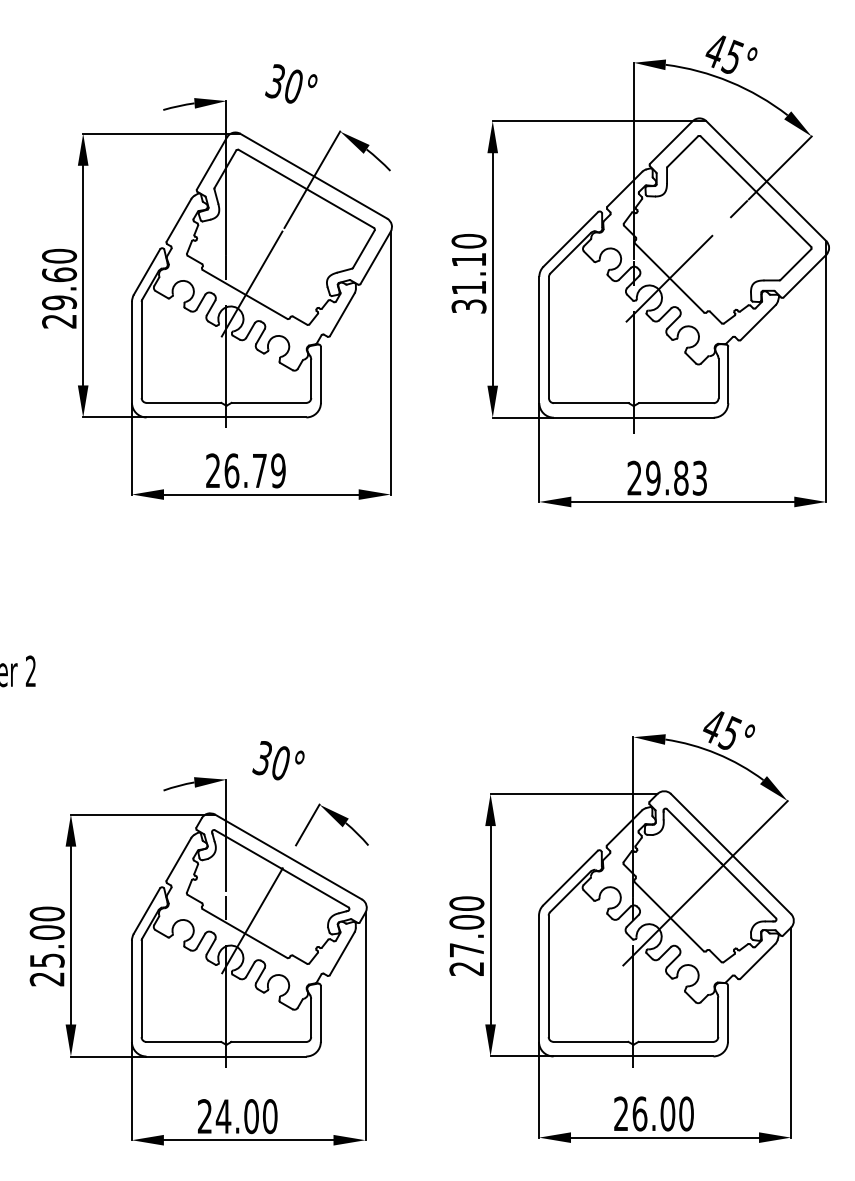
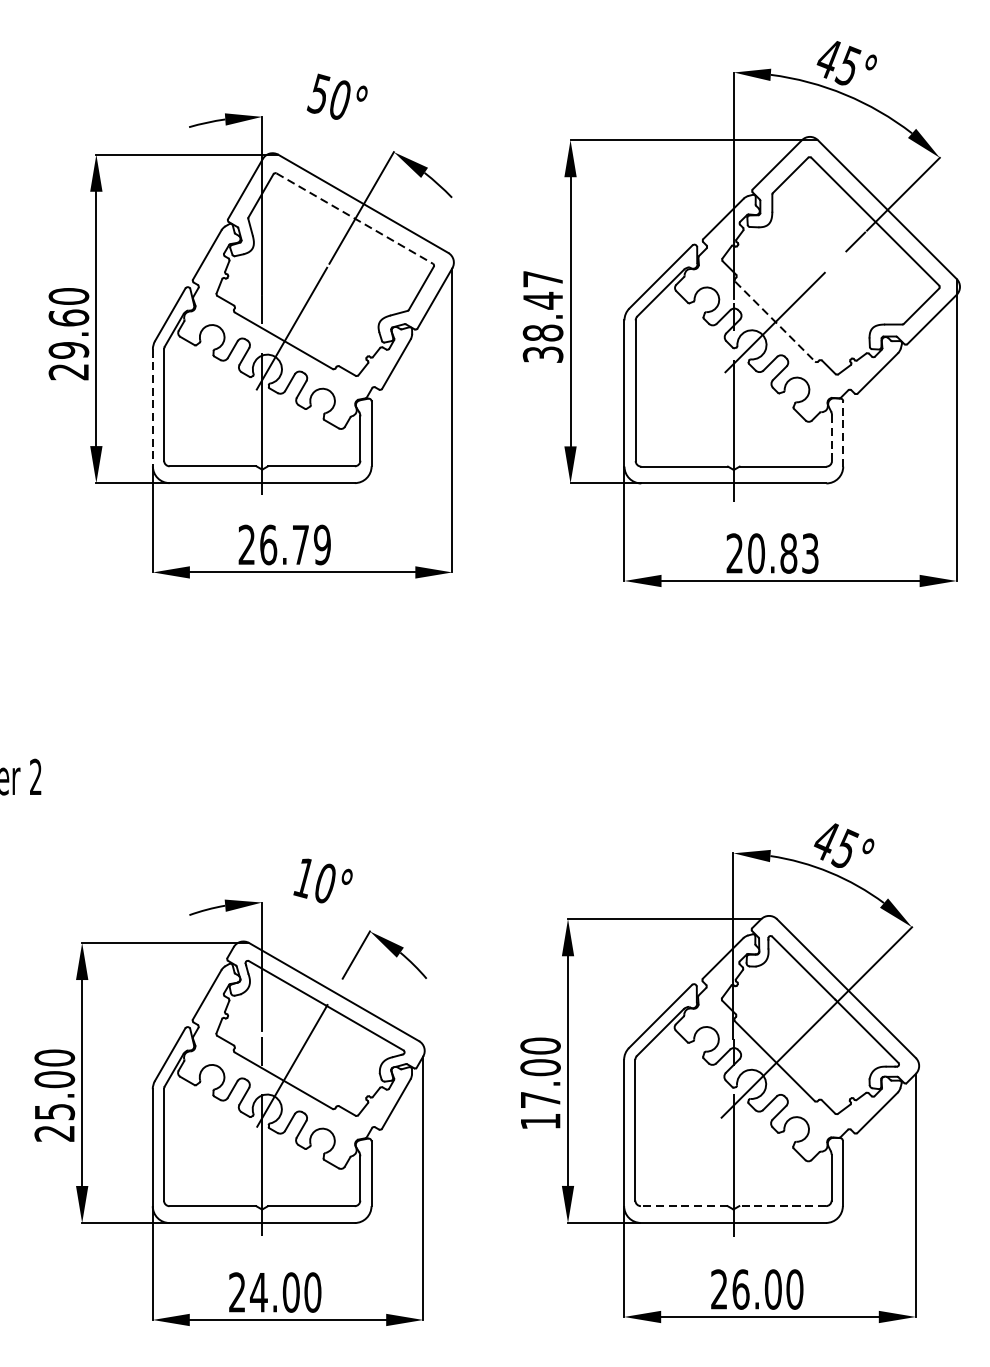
text: (275, 80) -> (319, 93), 30° -> 50°
line: (306, 188) -> (354, 218), solid -> dashed
text: (468, 264) -> (542, 306), 31.10 -> 38.47
line: (669, 277) -> (775, 321), solid -> dashed
line: (132, 352) -> (153, 407), solid -> dashed
line: (728, 374) -> (843, 433), solid -> dashed
line: (718, 378) -> (831, 438), solid -> dashed
text: (653, 478) -> (756, 553), 29.83 -> 20.83
text: (261, 758) -> (302, 878), 30° -> 10°
text: (466, 968) -> (540, 1121), 27.00 -> 17.00
line: (590, 1041) -> (683, 1205), solid -> dashed
line: (675, 1041) -> (782, 1205), solid -> dashed

